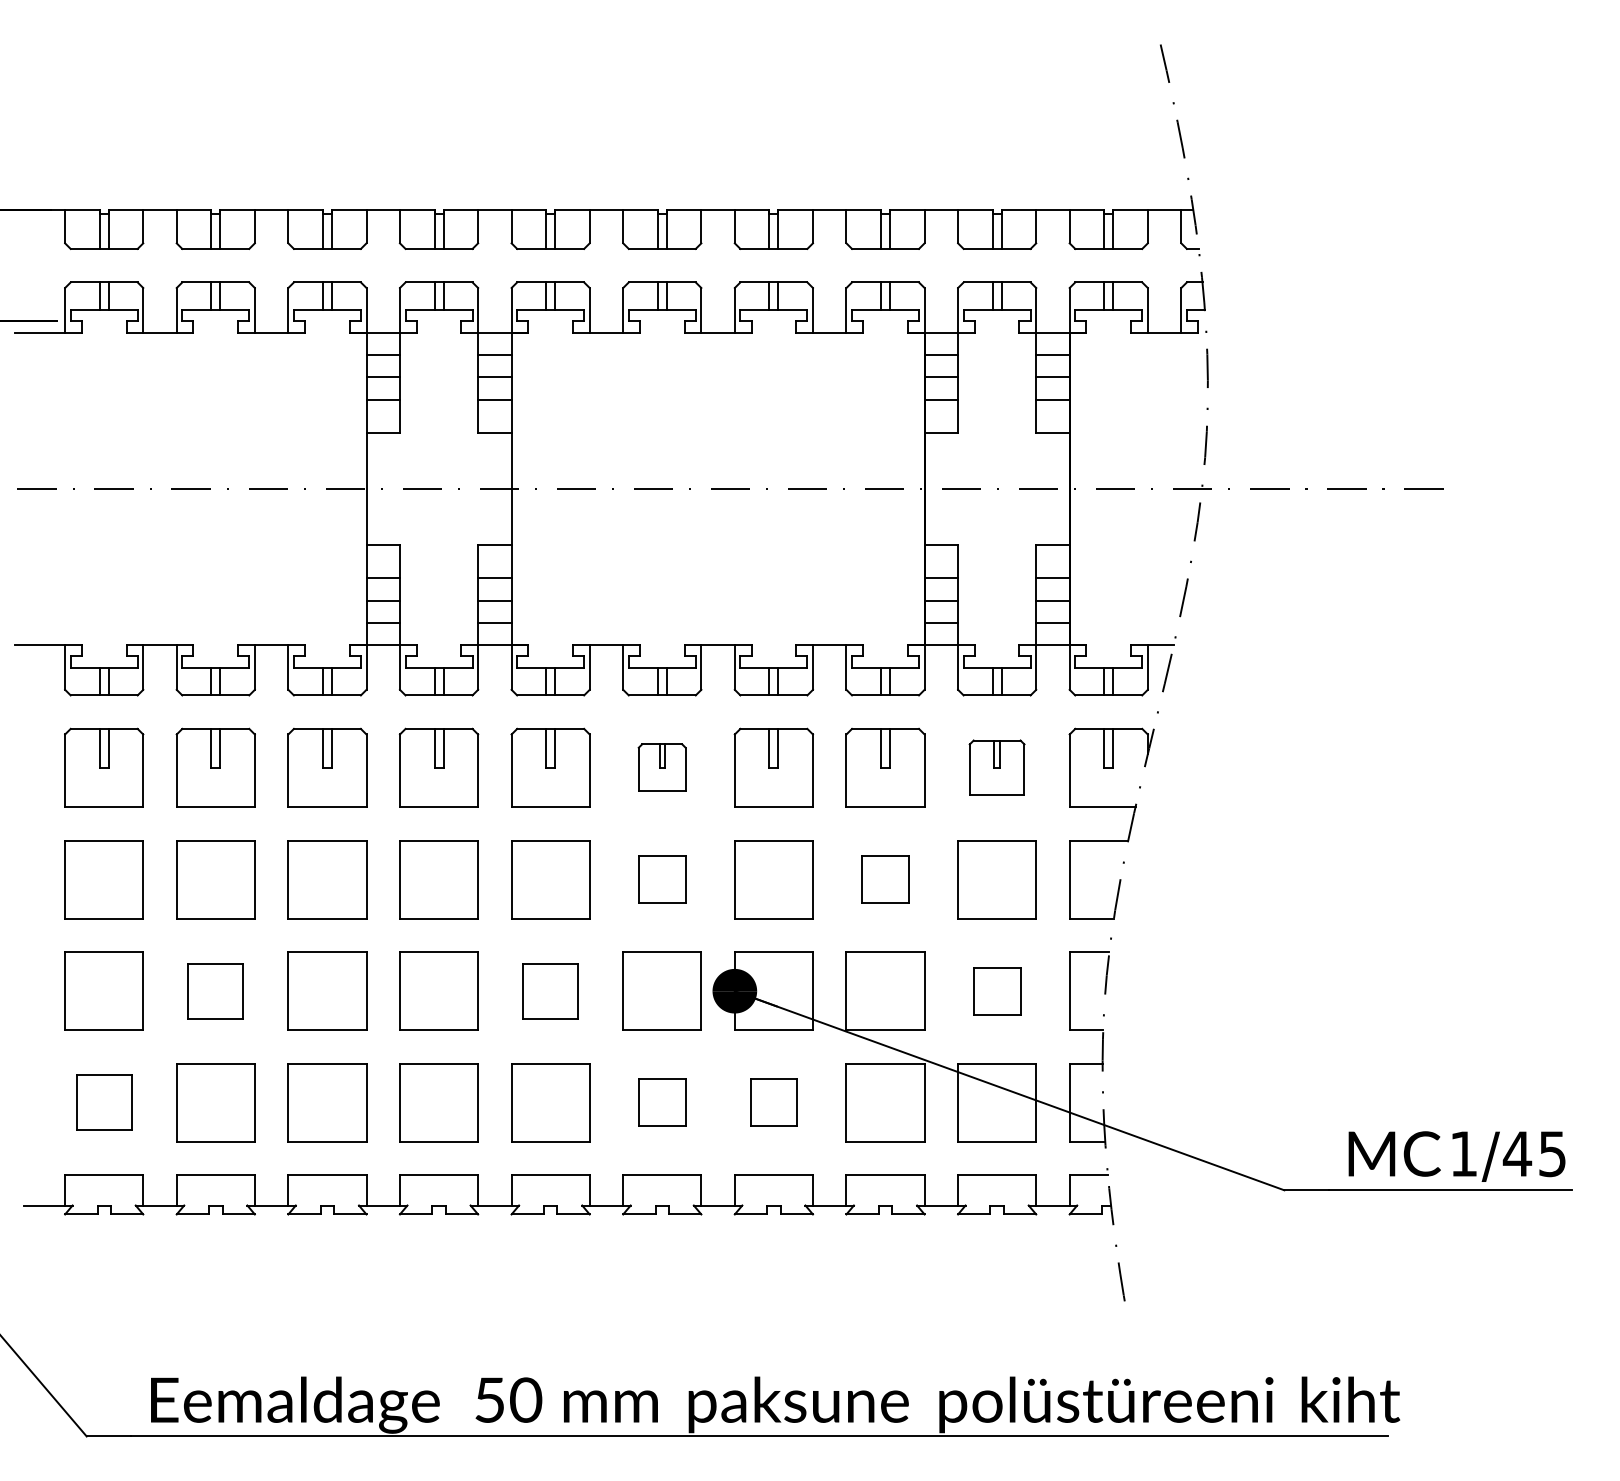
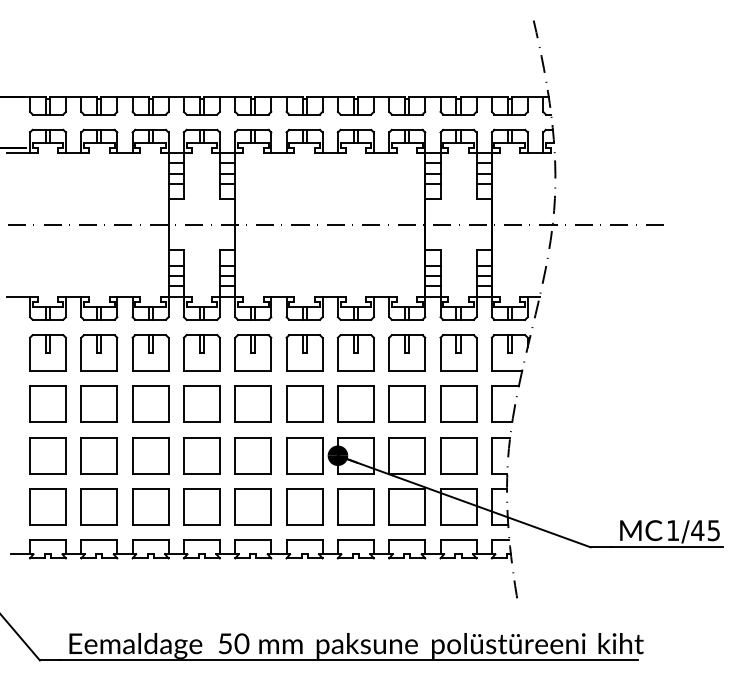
part: (662, 766) -> (304, 352), size x1.67
part: (997, 766) -> (458, 352), size x1.43
part: (662, 877) -> (304, 403), size x1.67
part: (883, 877) -> (406, 403), size x1.67
part: (214, 990) -> (98, 455), size x1.43
part: (548, 990) -> (252, 455), size x1.43
part: (997, 990) -> (458, 455), size x1.67
part: (103, 1101) -> (47, 506), size x1.43
part: (662, 1101) -> (304, 506), size x1.67
part: (773, 1101) -> (355, 506), size x1.67

